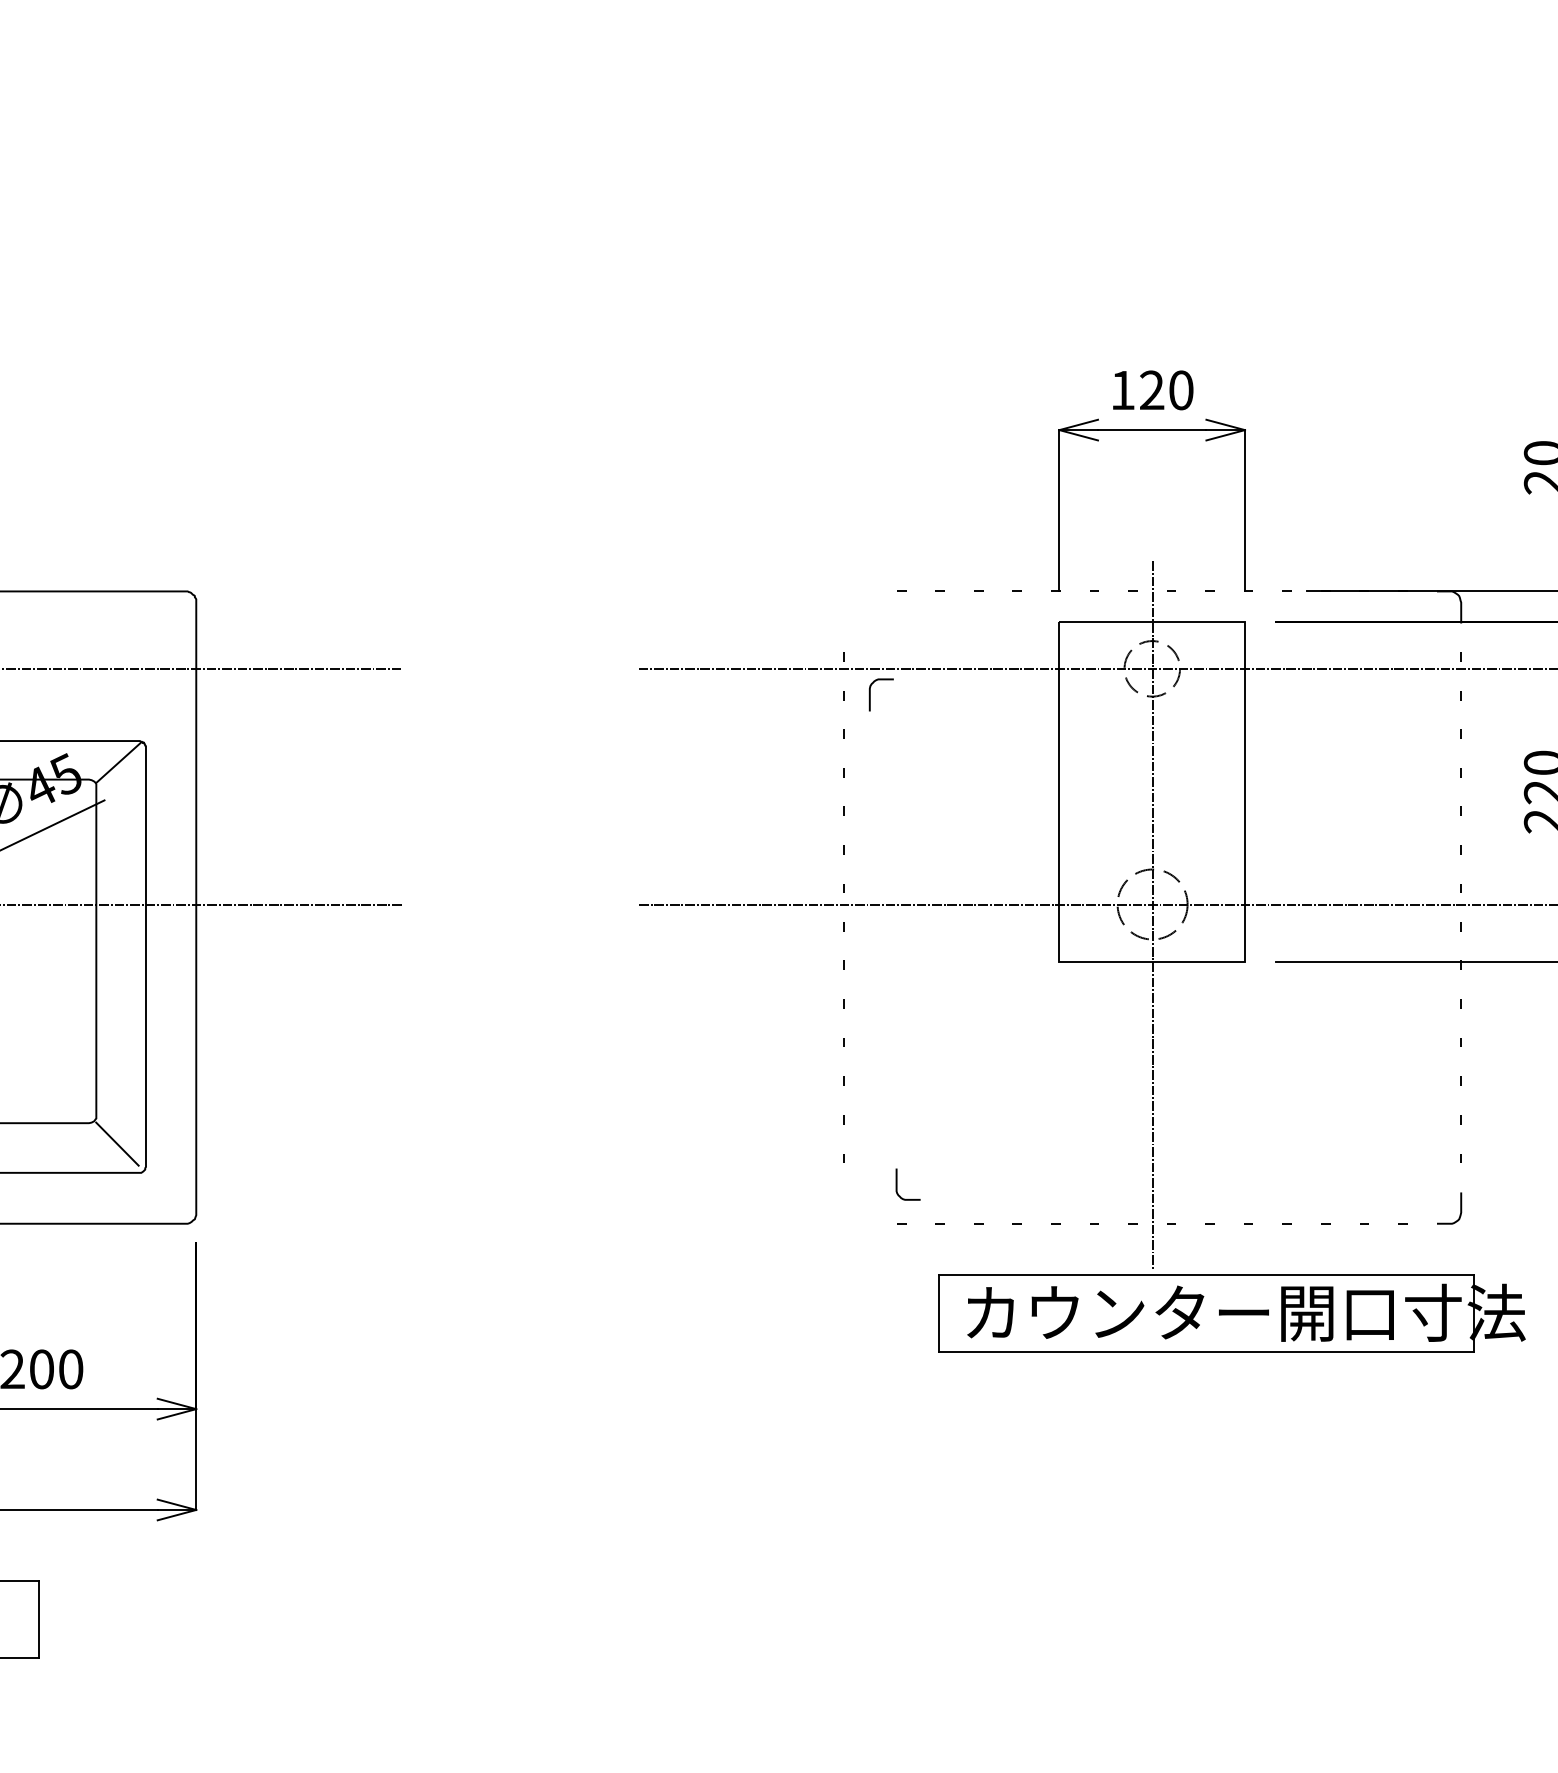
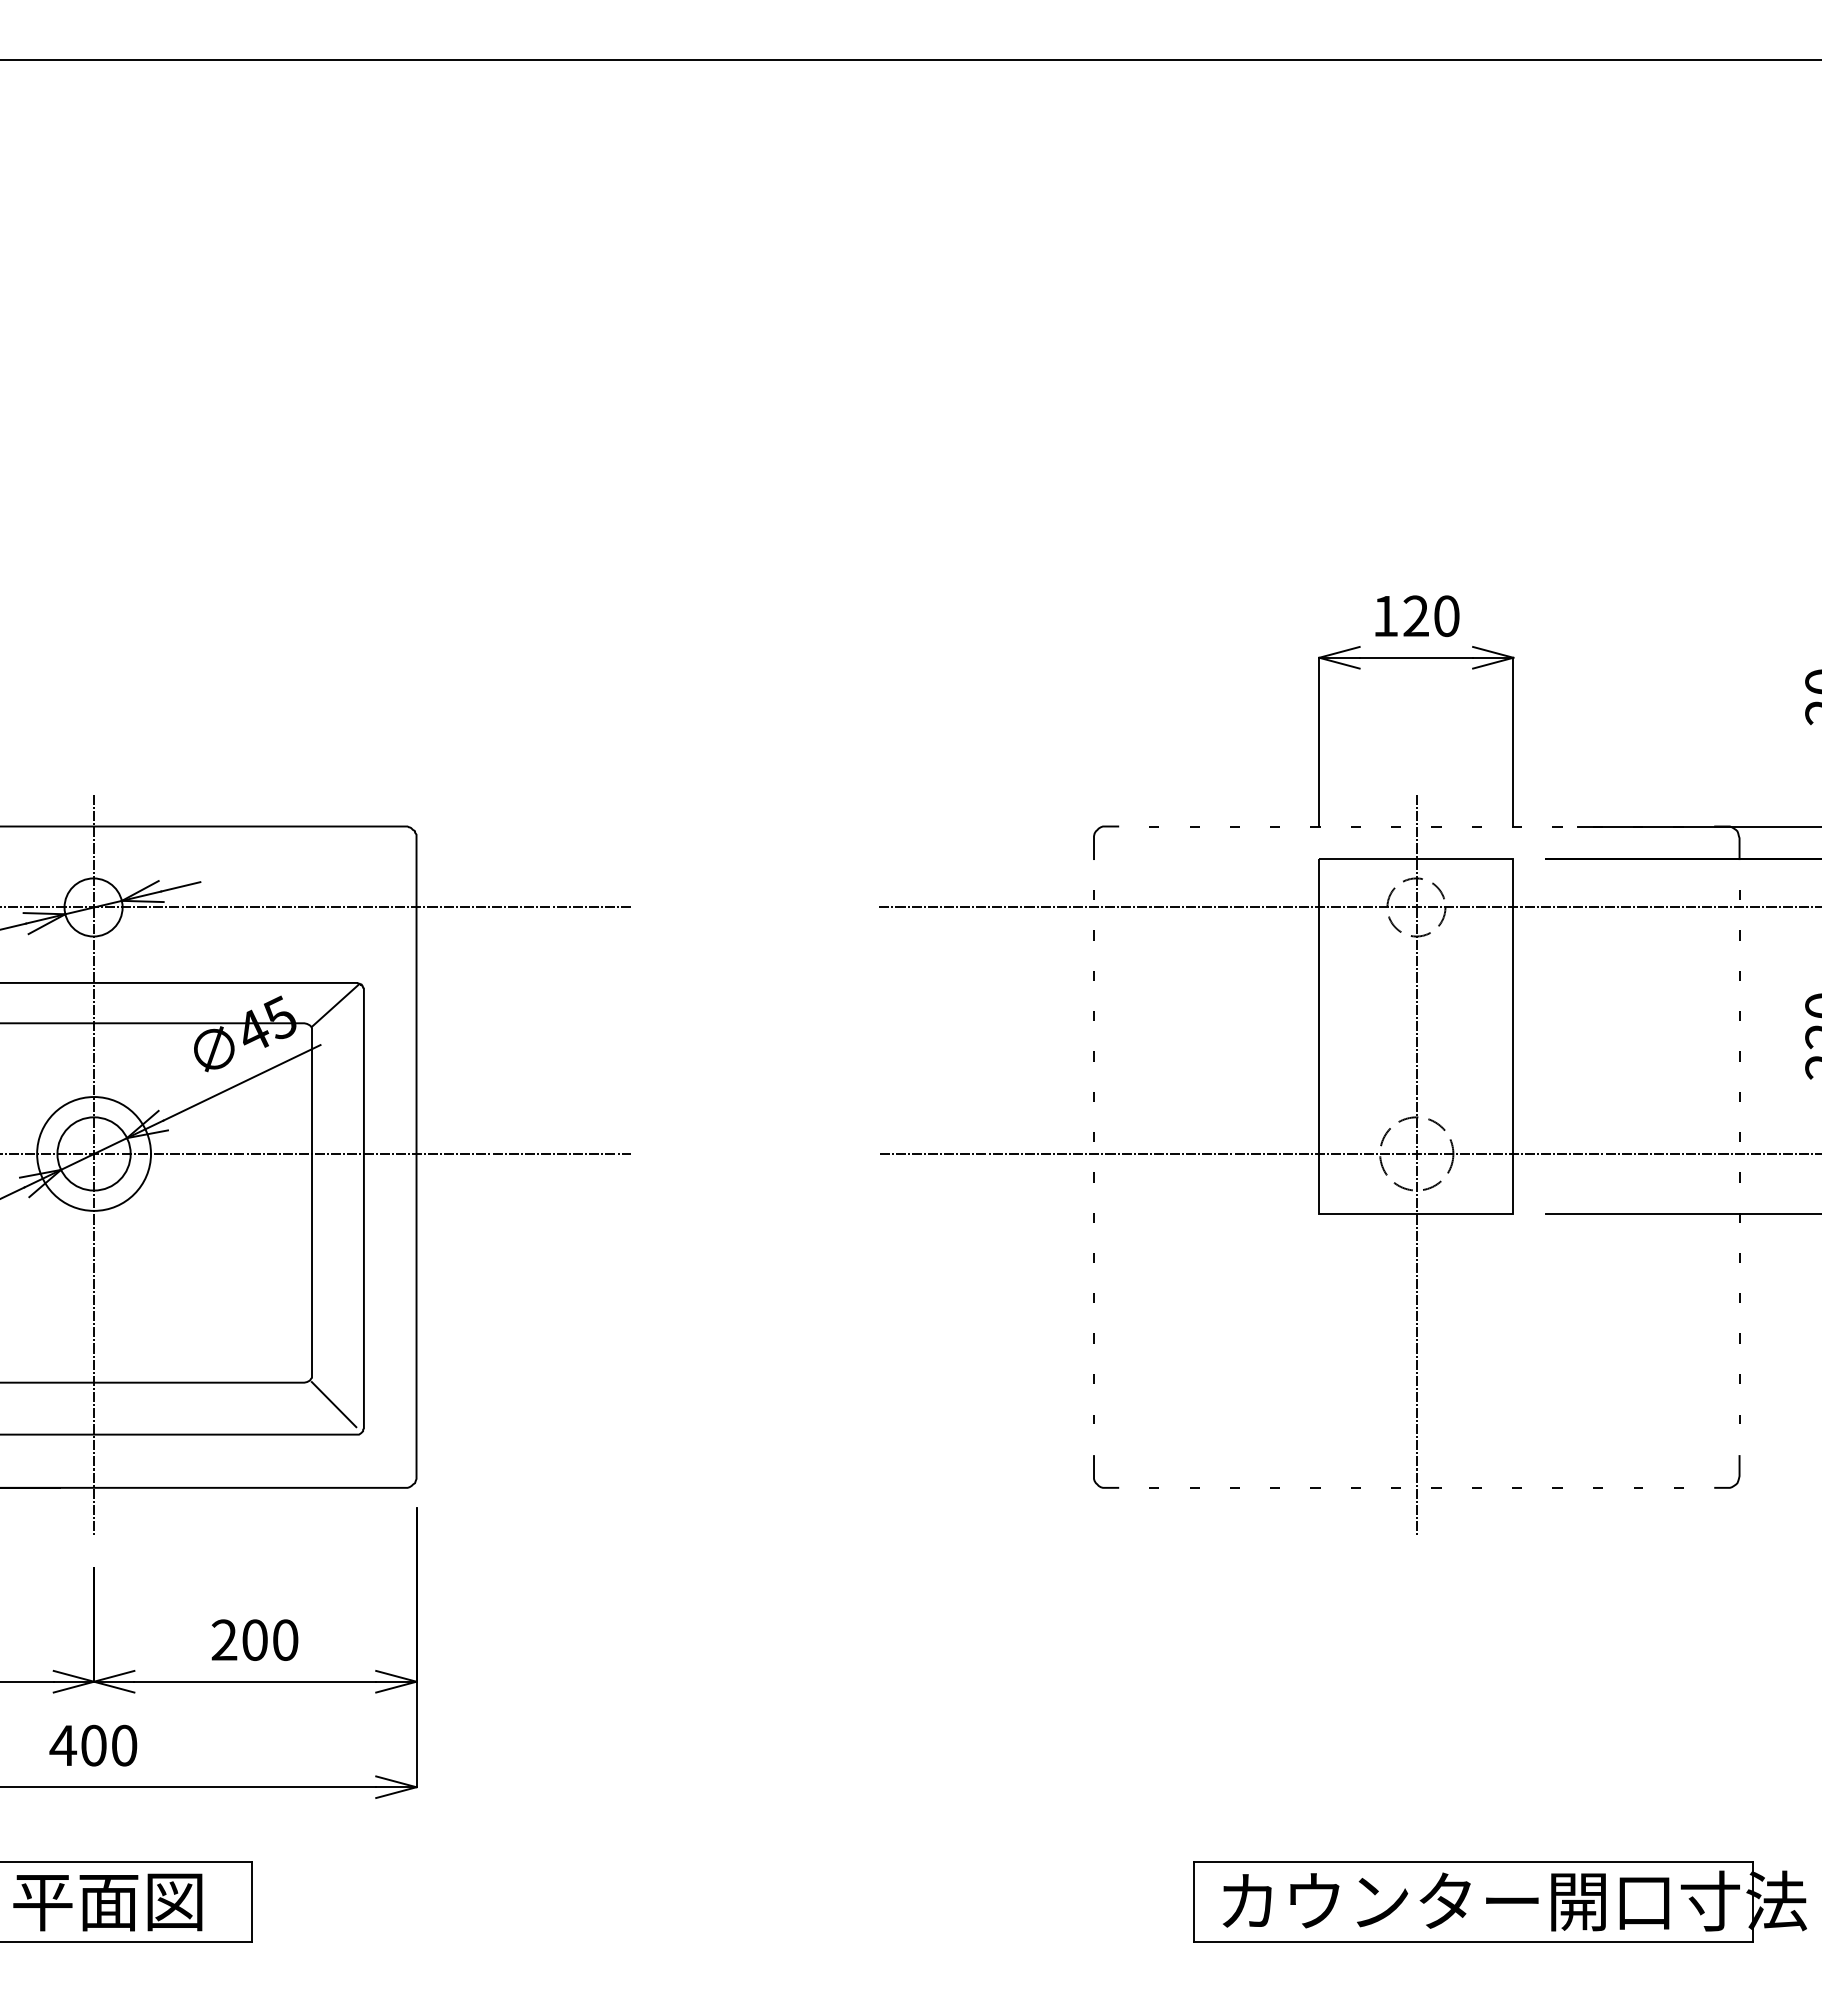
curve: (870, 694) -> (1094, 842), moved
curve: (897, 1184) -> (1094, 1471), moved
part: (1231, 1313) -> (1499, 1901), moved

